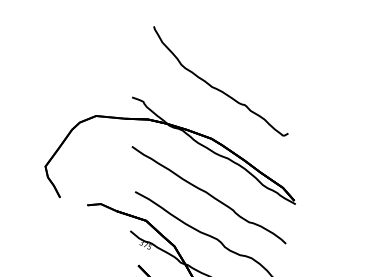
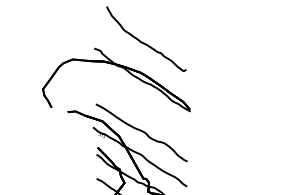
part: (208, 195) -> (139, 106), removed

